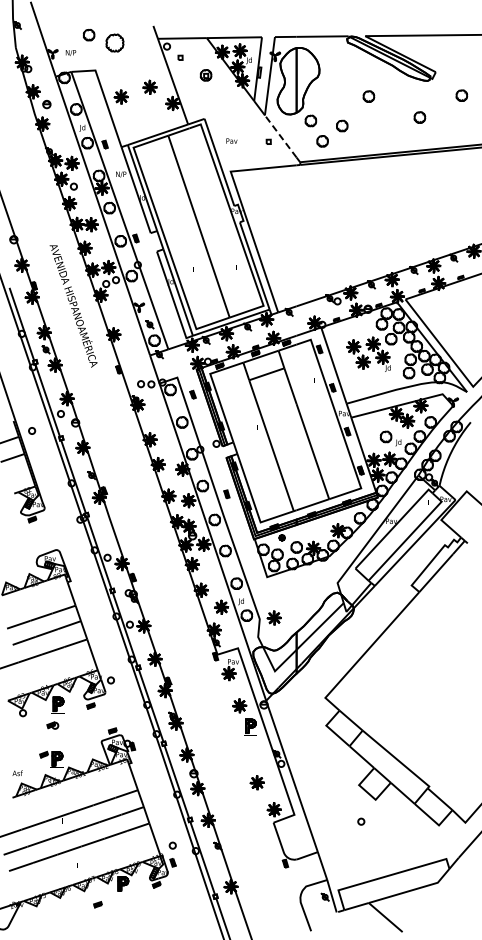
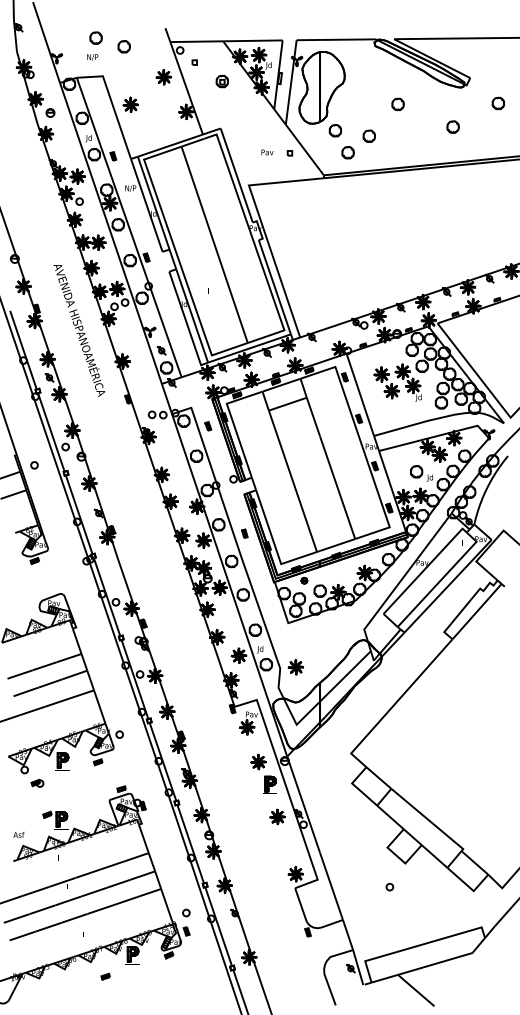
part: (115, 43) -> (124, 47), size x0.62
text: (70, 52) -> (92, 56), moved
part: (149, 86) -> (163, 76), moved
line: (280, 136) -> (302, 147), dashed -> solid
text: (231, 140) -> (267, 151), moved
part: (52, 725) -> (37, 783), moved
part: (256, 782) -> (276, 816), moved

